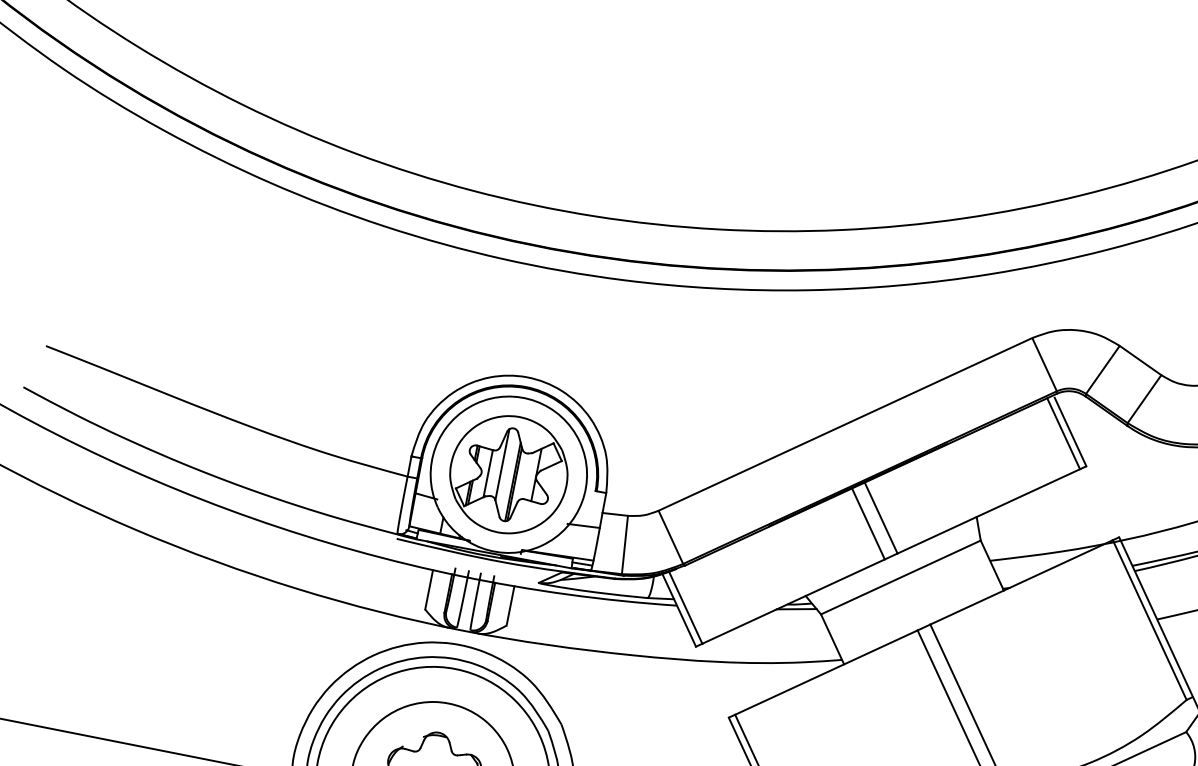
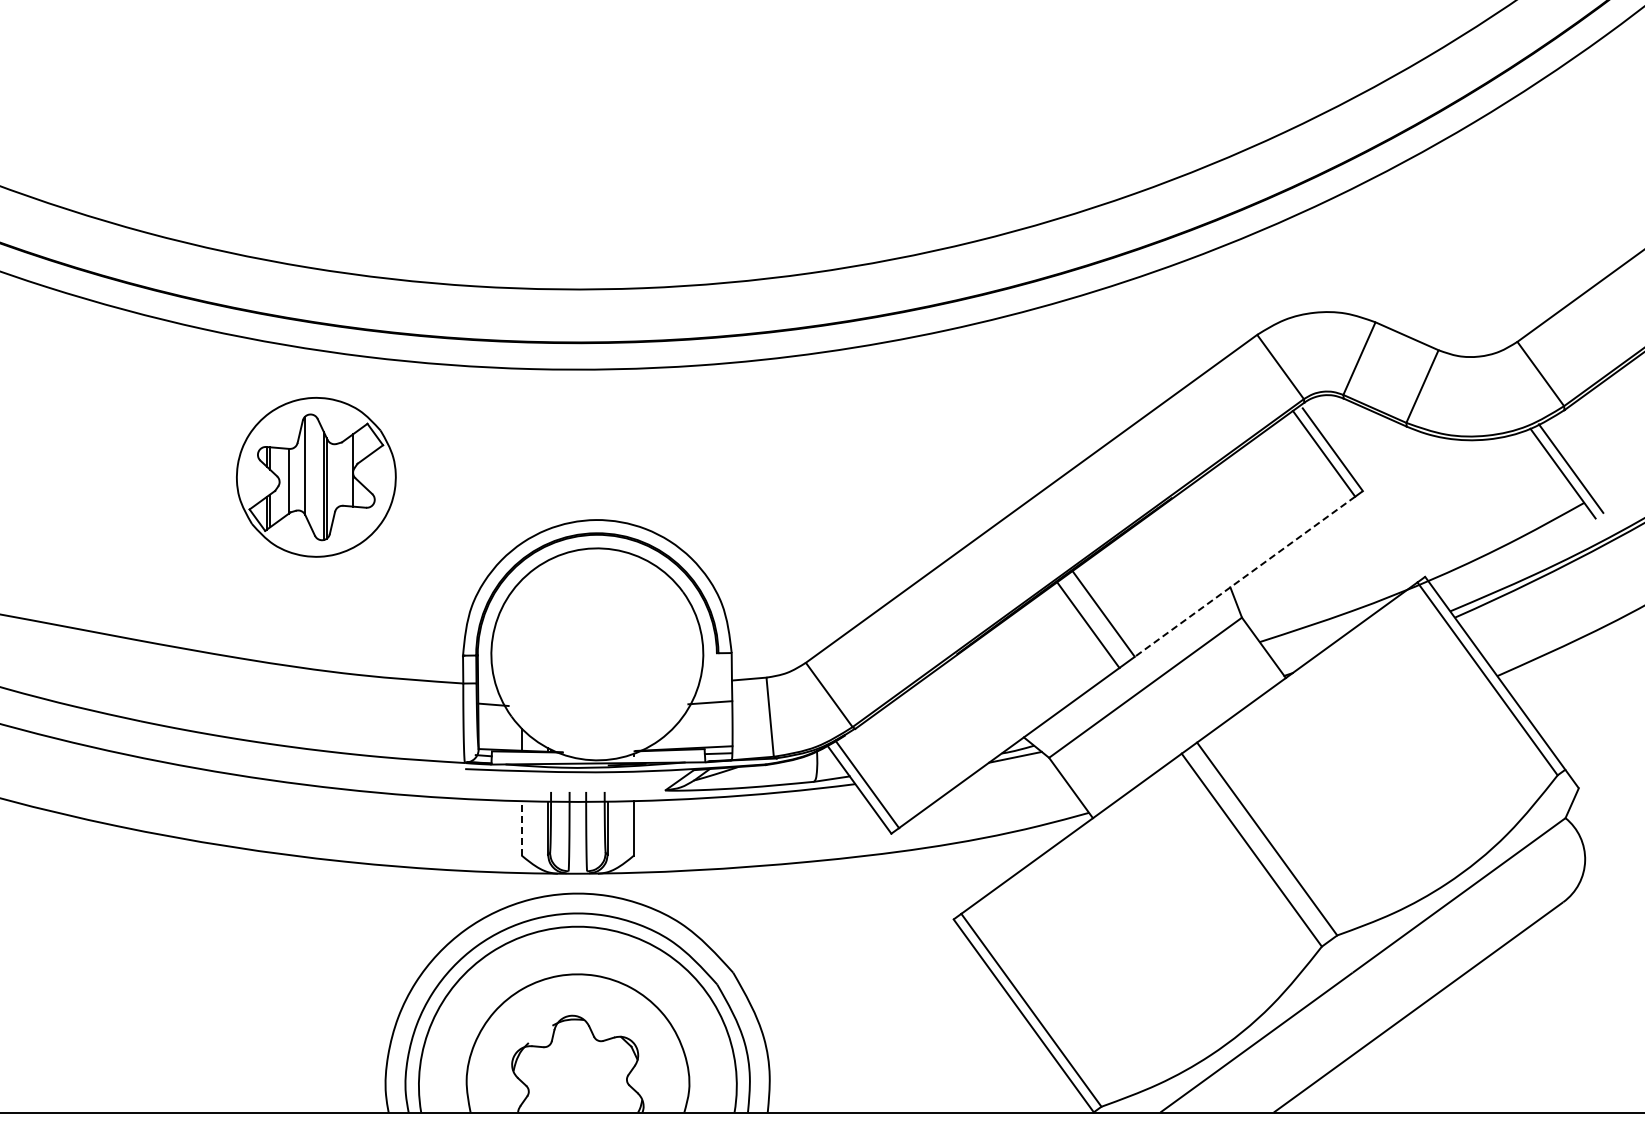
part: (508, 474) -> (316, 477), moved
line: (988, 511) -> (1244, 577), solid -> dashed
line: (429, 589) -> (521, 827), solid -> dashed

